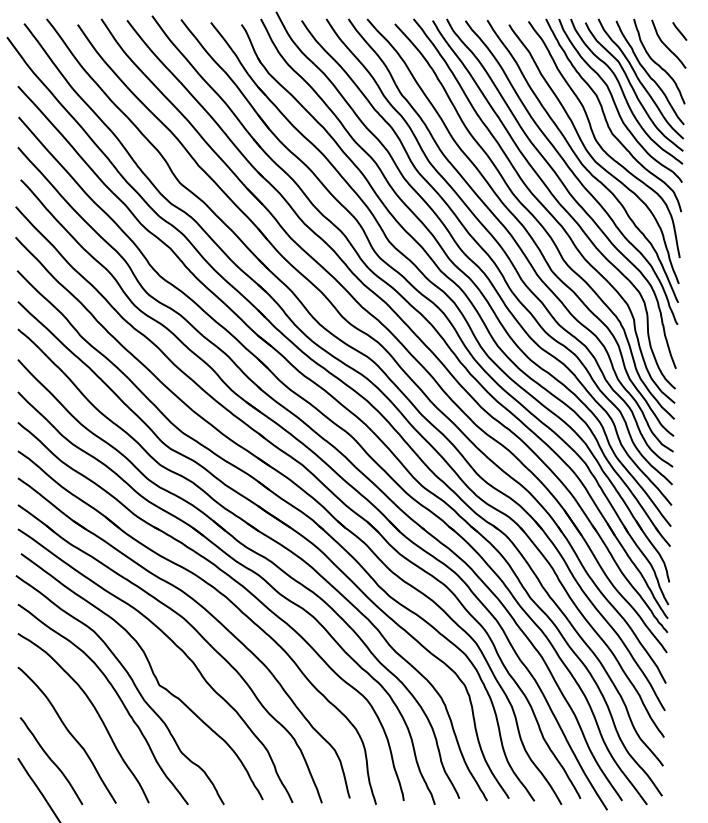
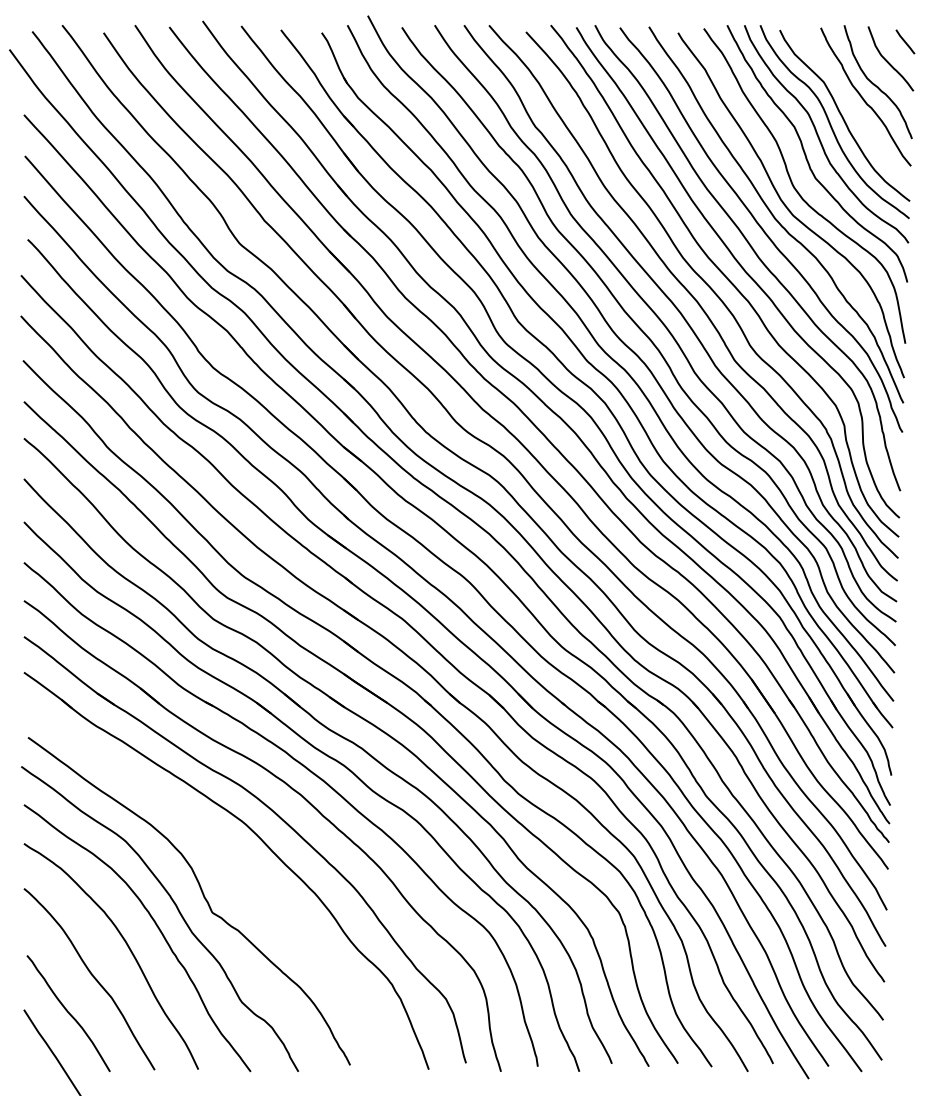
curve: (639, 79) -> (851, 105), removed
curve: (175, 645) -> (233, 859), removed

